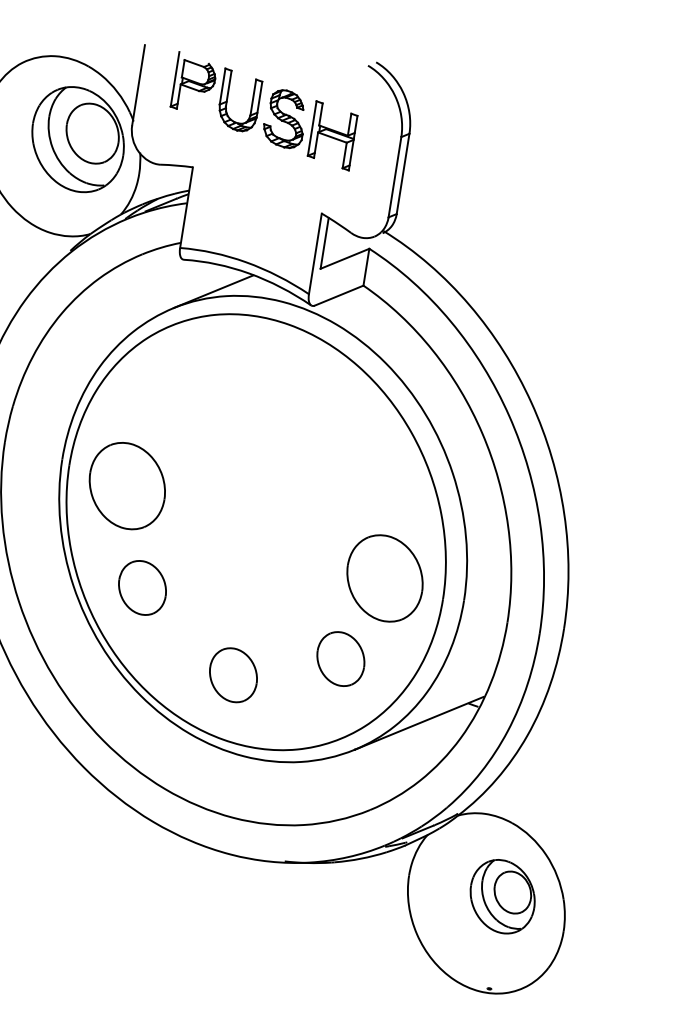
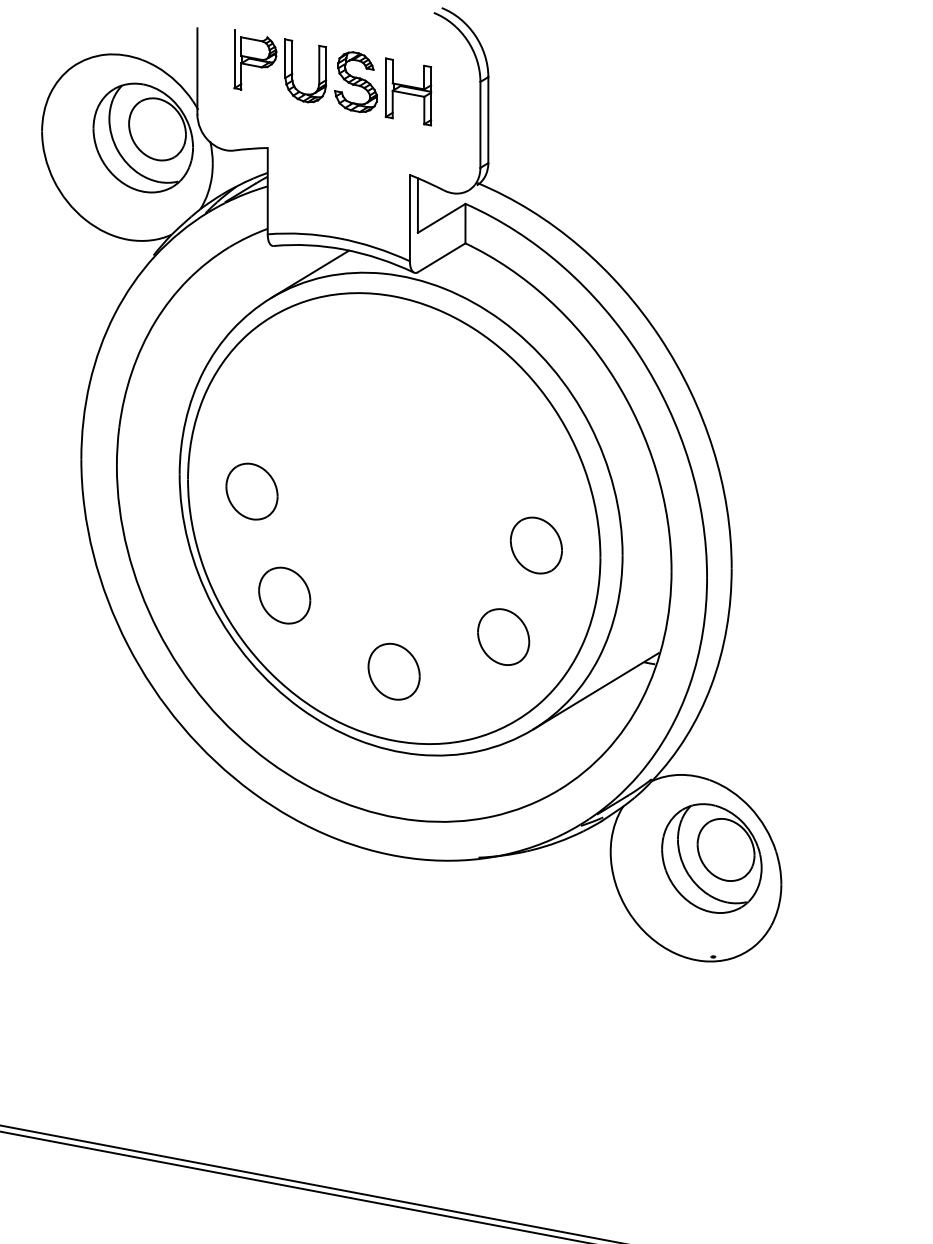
part: (126, 485) -> (251, 491), size x0.62
part: (385, 578) -> (536, 545), size x0.62
part: (502, 896) -> (711, 858), size x1.43

